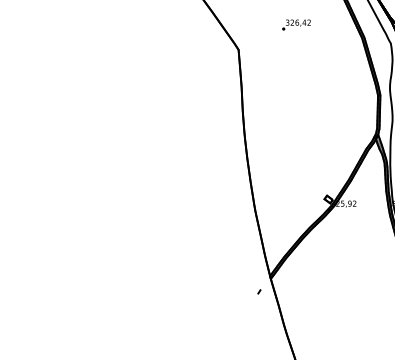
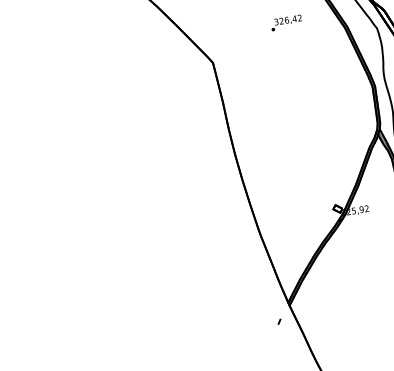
text: (296, 24) -> (286, 22), moved

